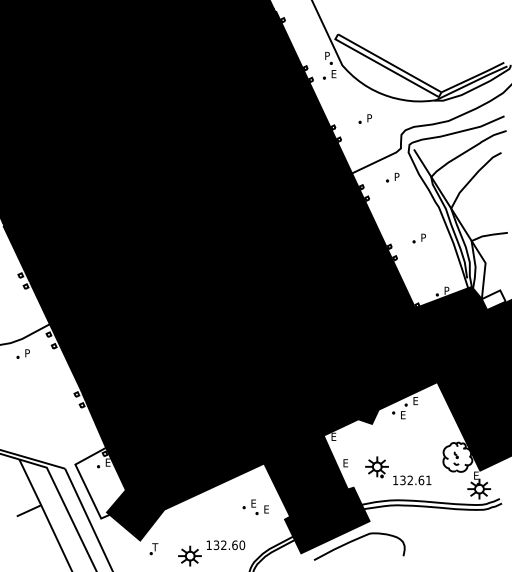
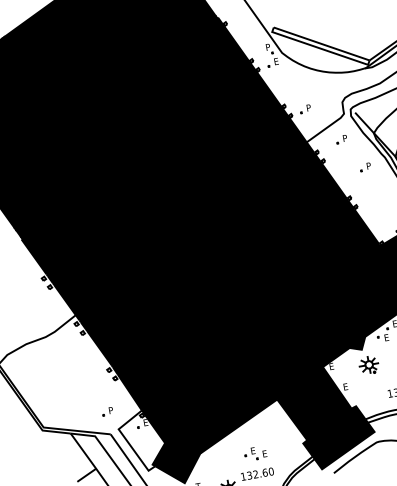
part: (364, 118) -> (304, 108), moved
part: (418, 238) -> (364, 167), moved
part: (22, 353) -> (106, 411), moved
part: (376, 467) -> (368, 365), moved
part: (255, 507) -> (255, 453), moved

